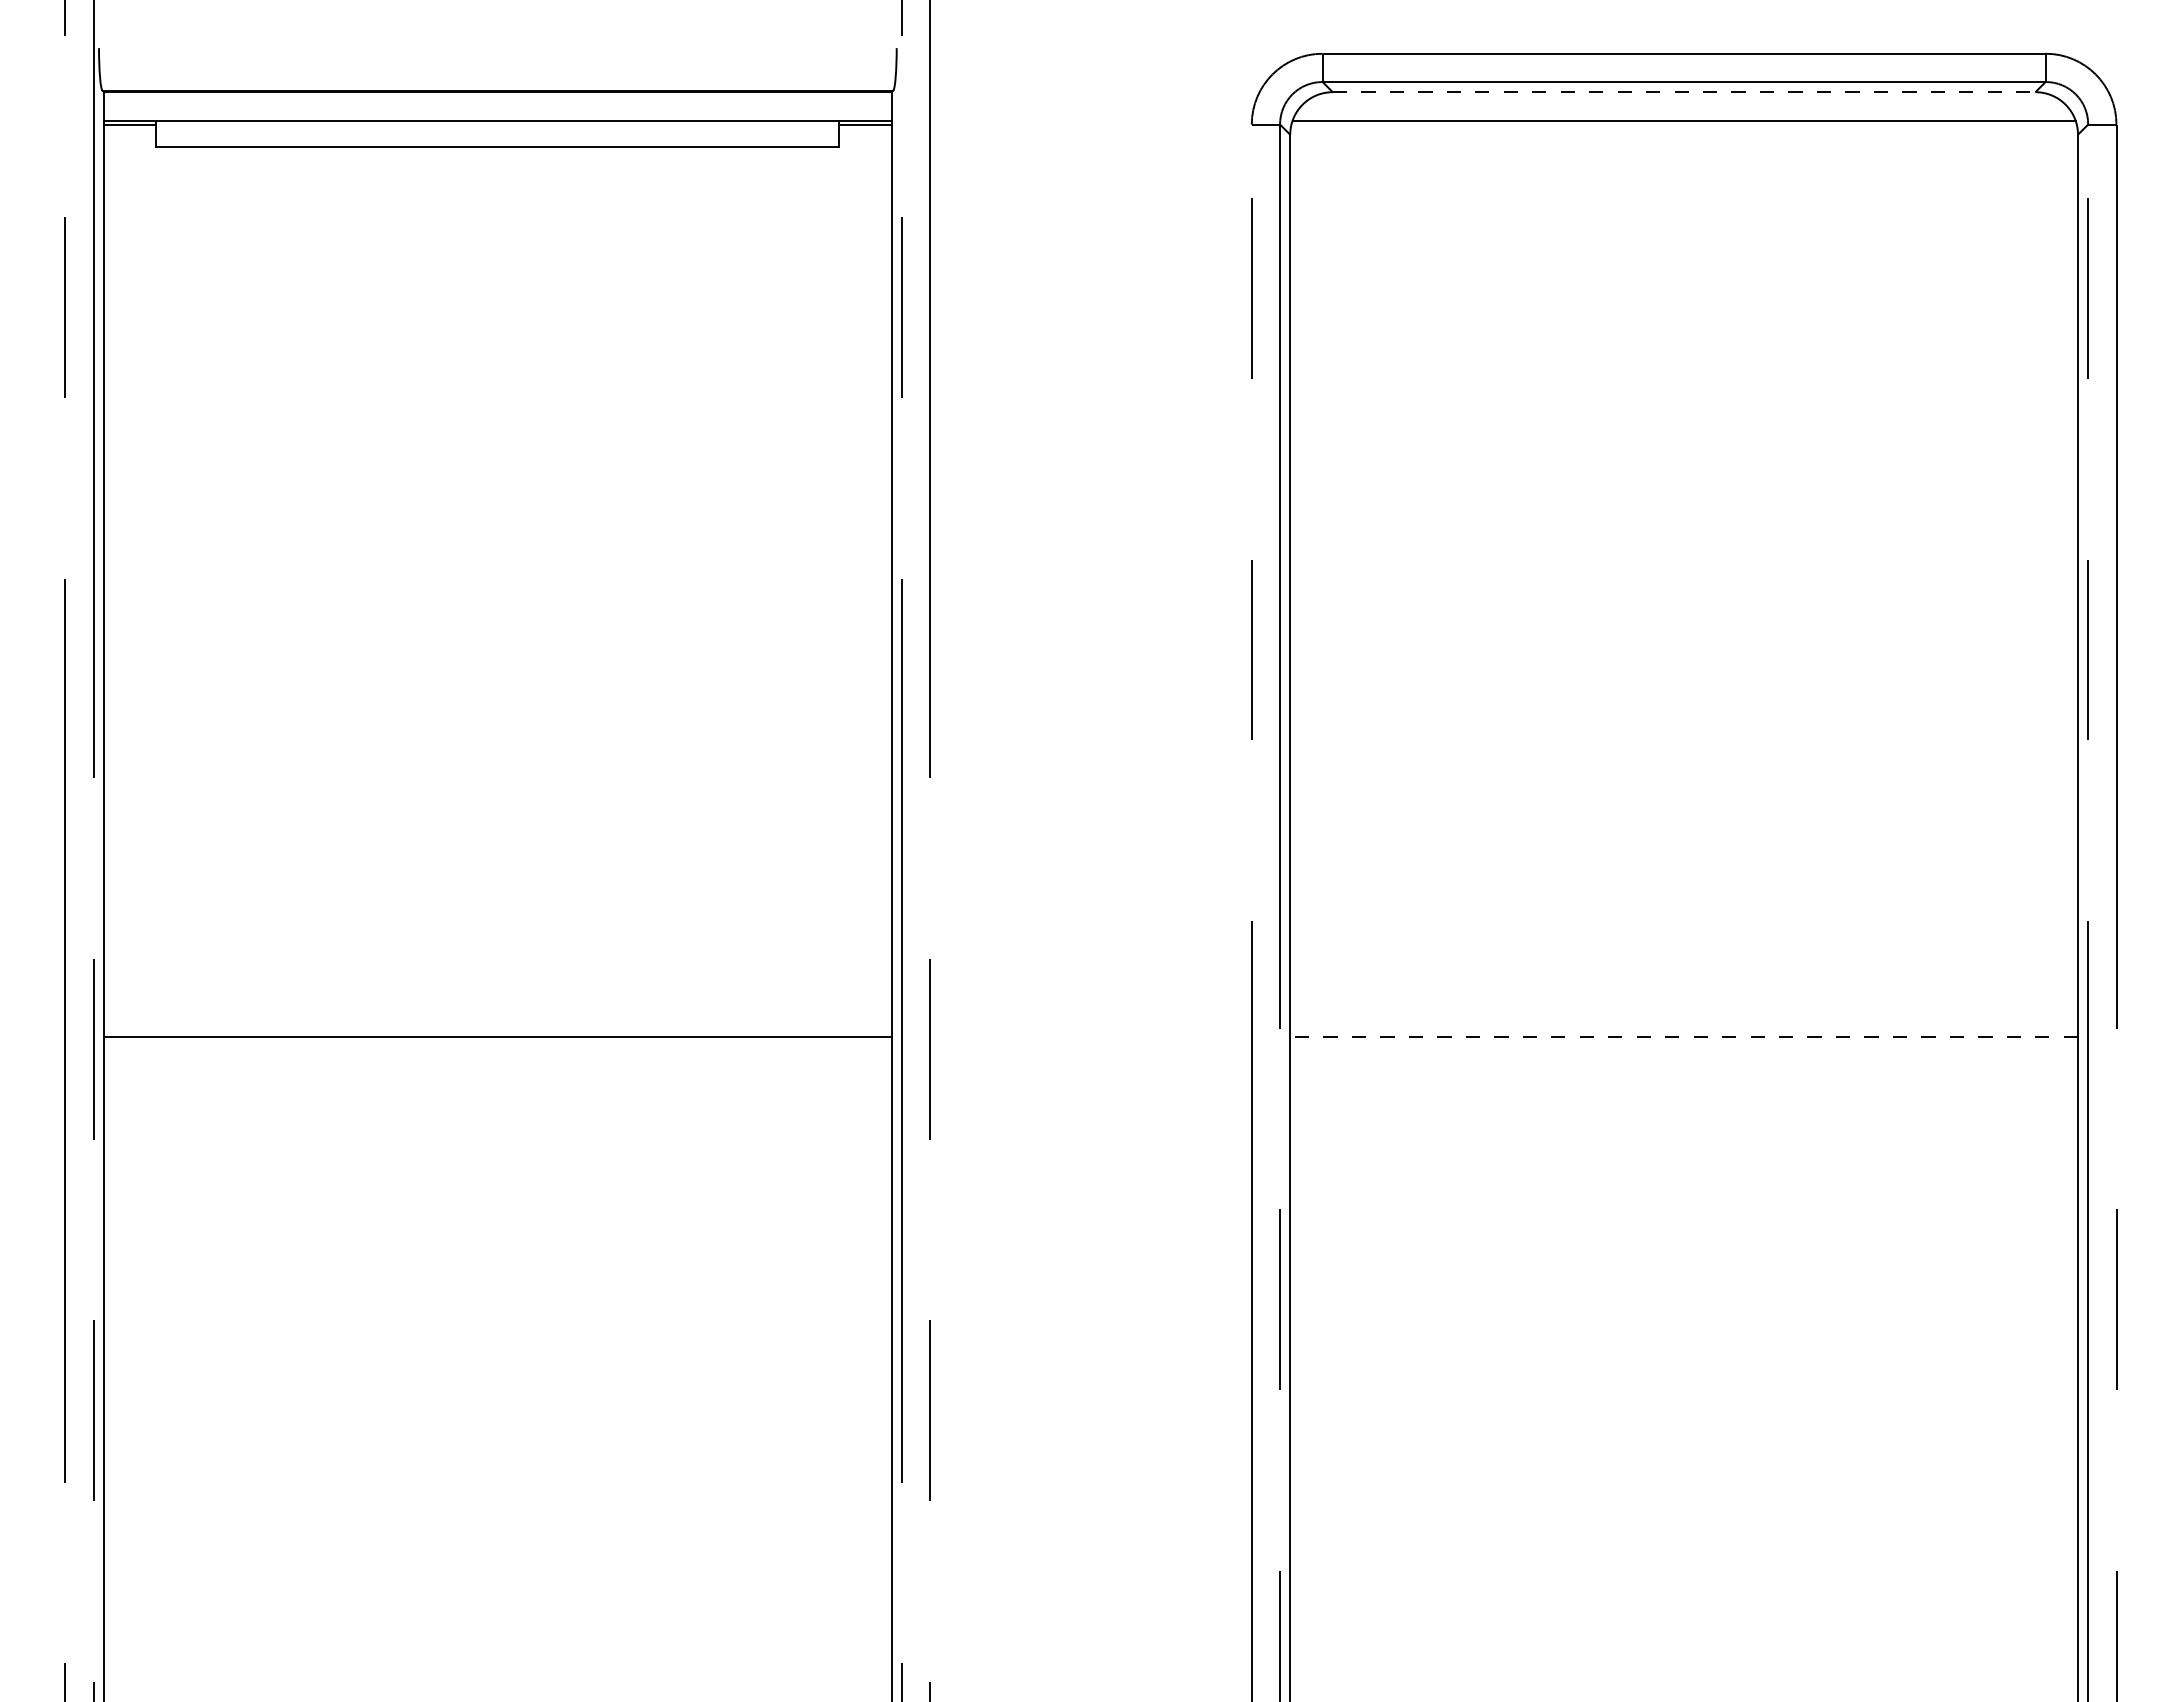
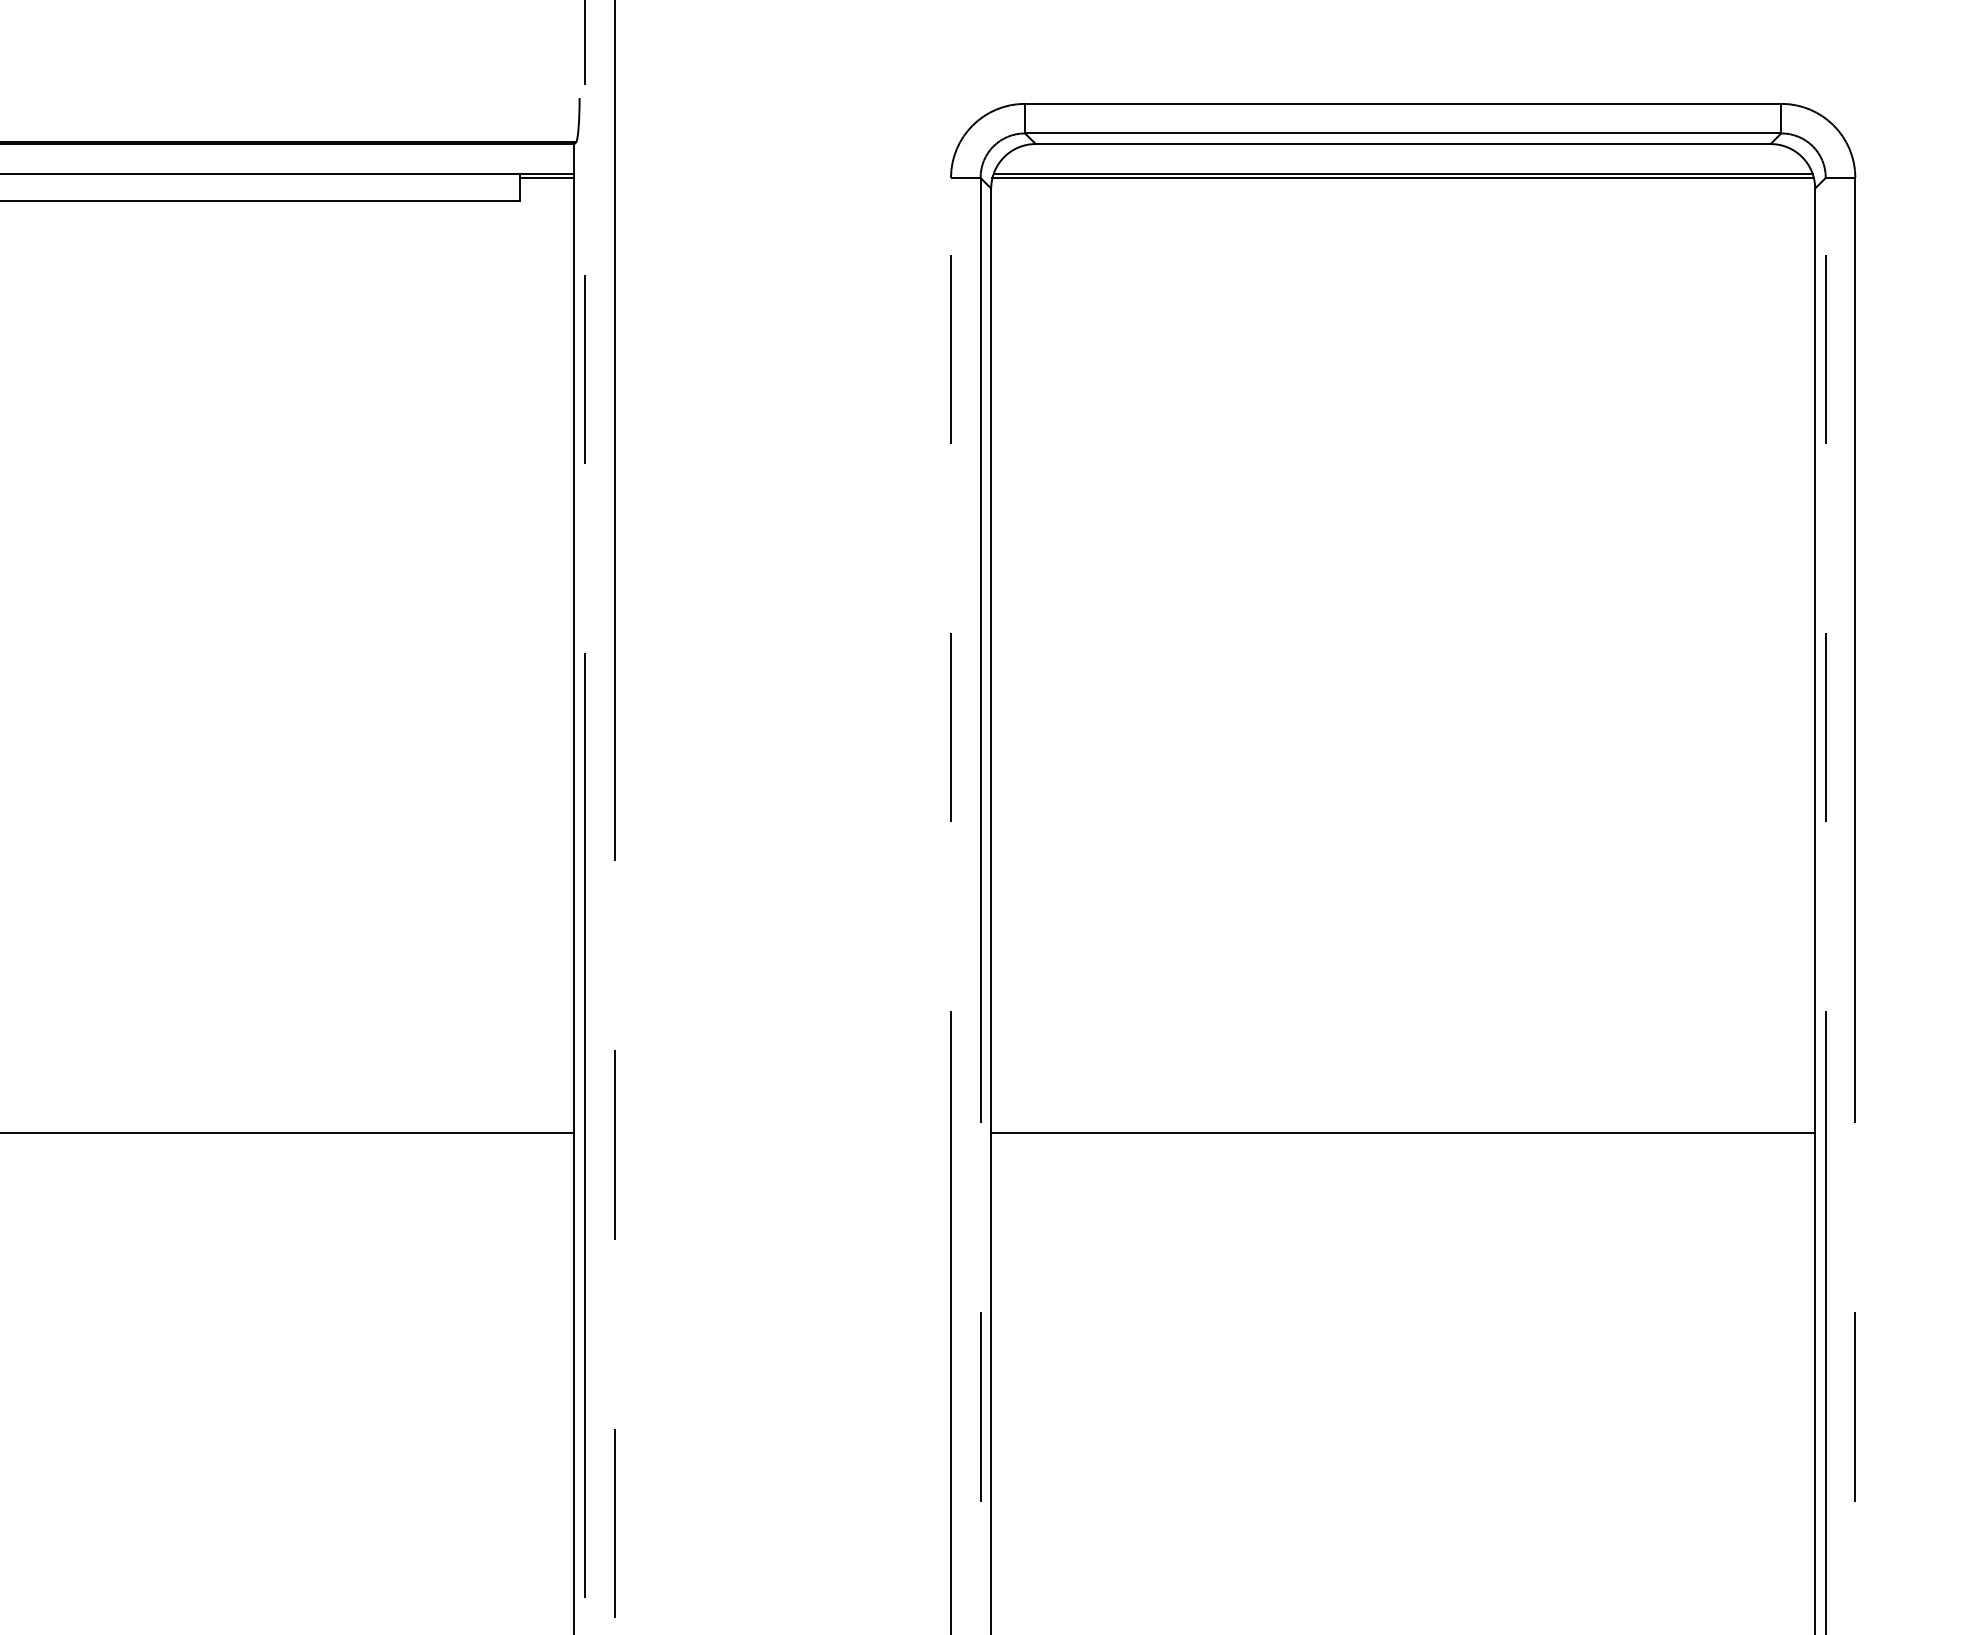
line: (1684, 92) -> (1403, 144), dashed -> solid
line: (1683, 124) -> (1402, 177), added
line: (1684, 1037) -> (1403, 1132), dashed -> solid

